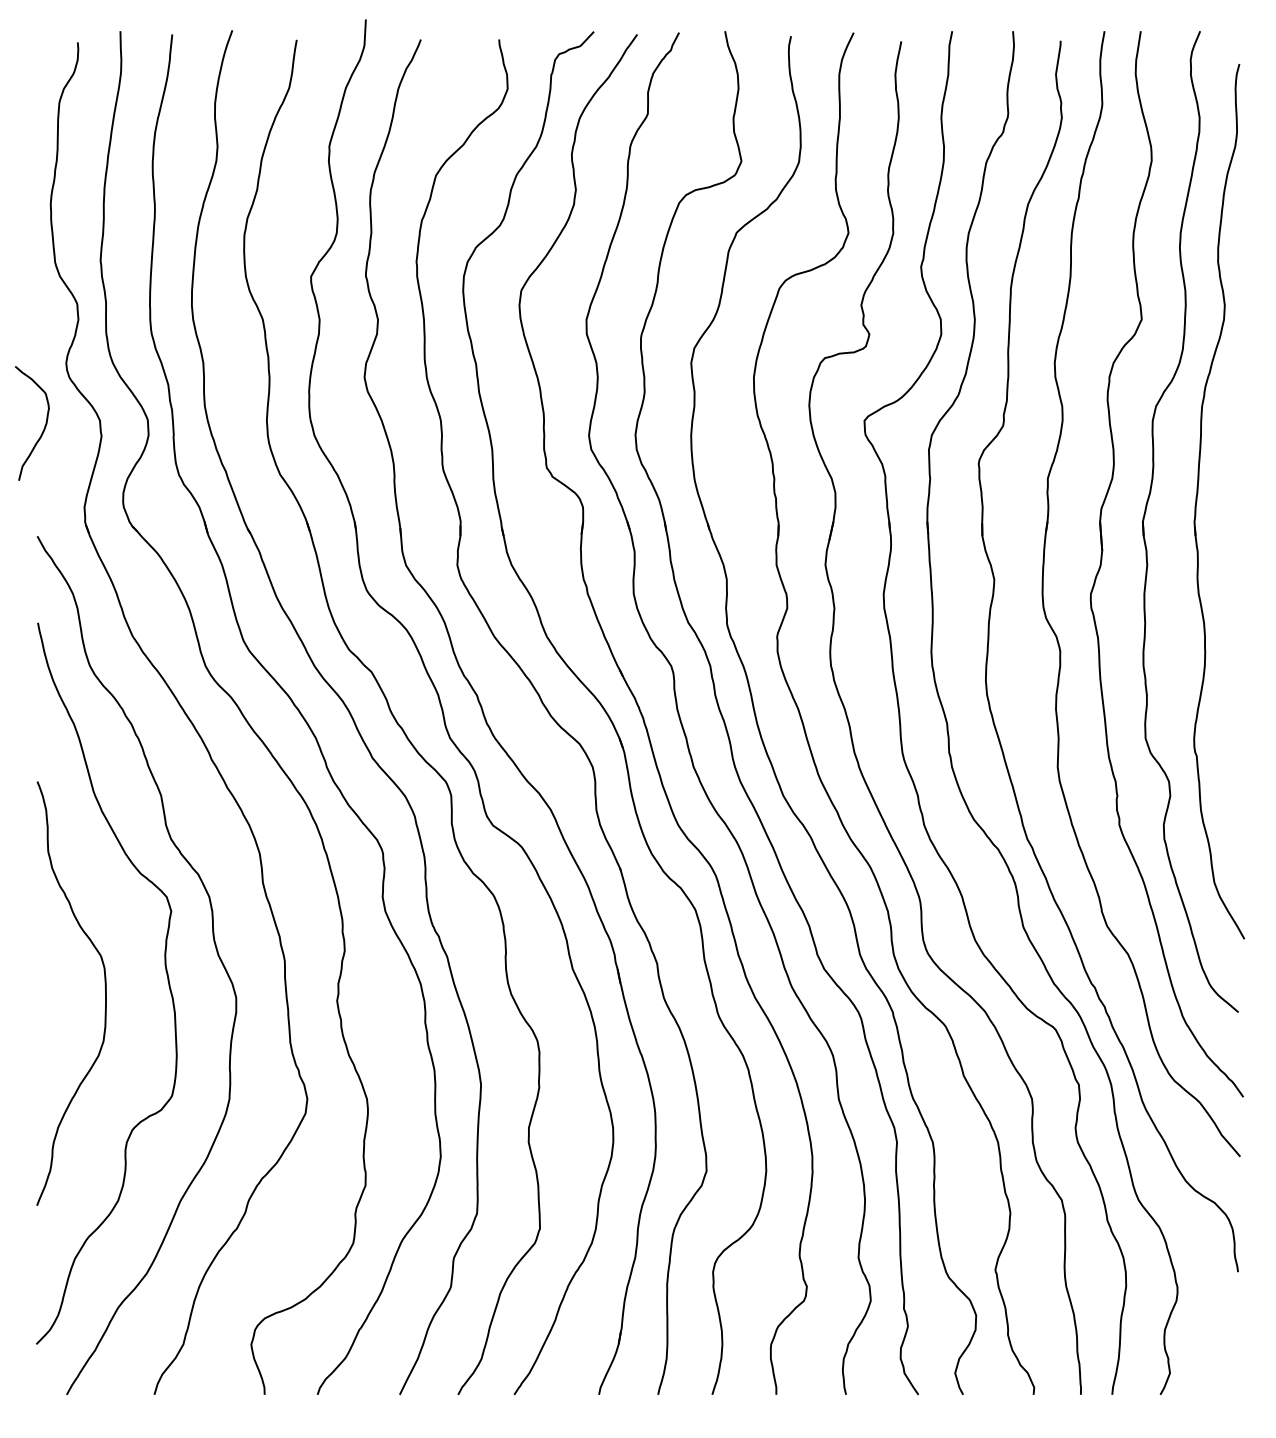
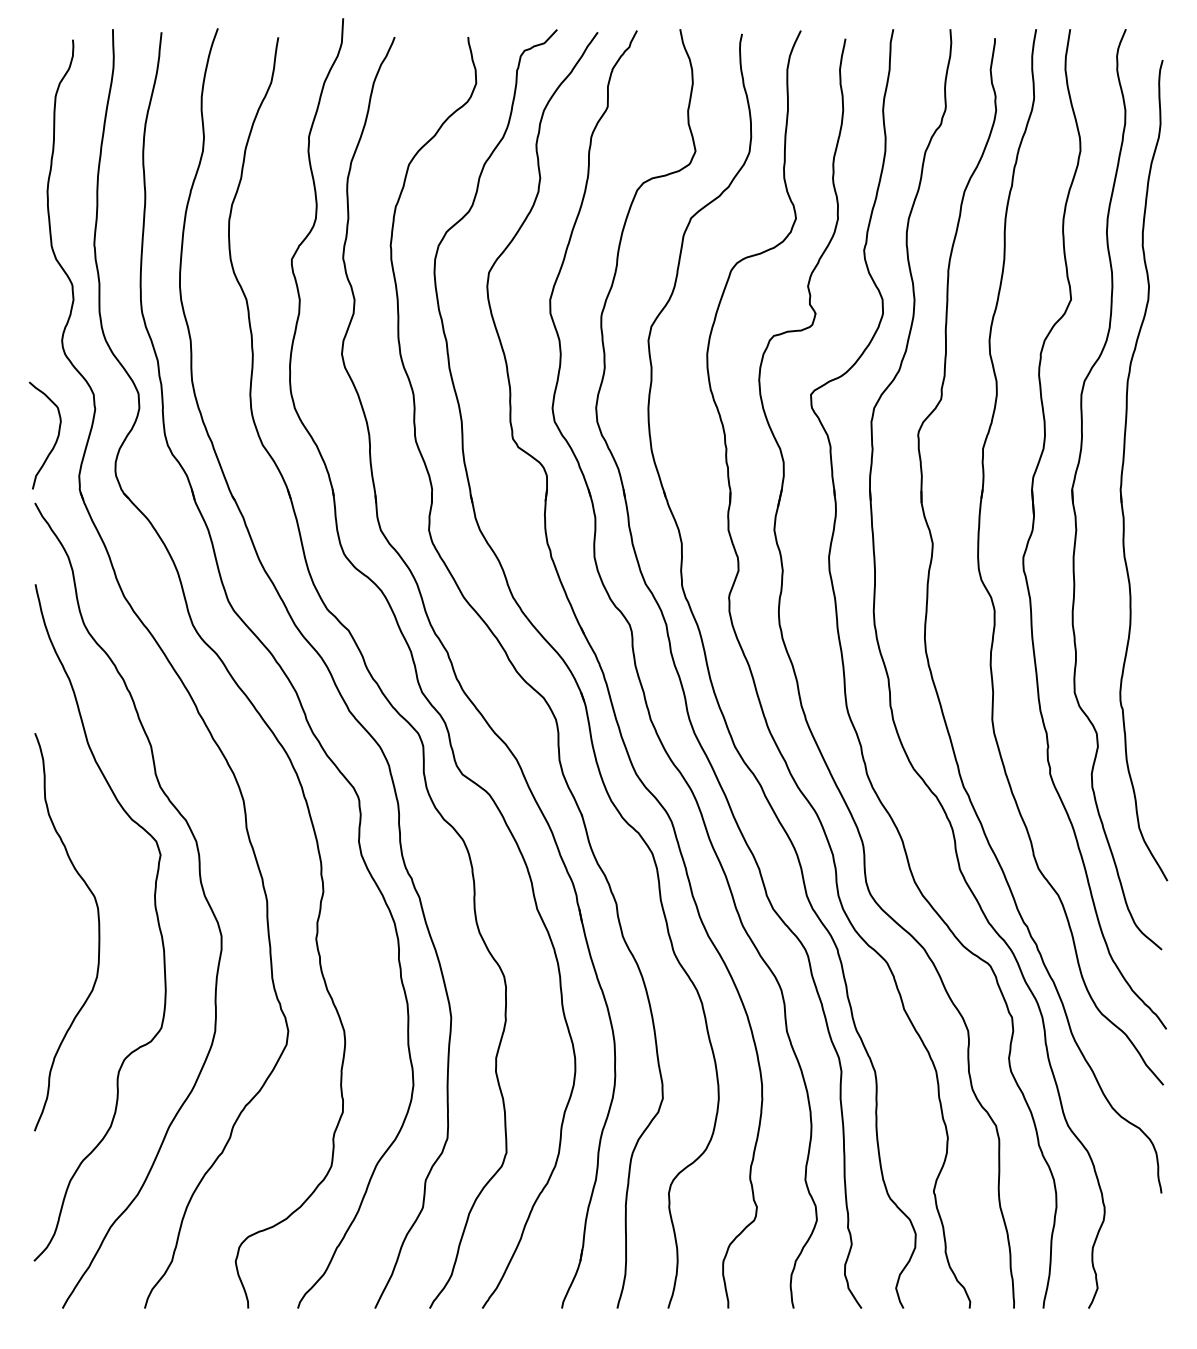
curve: (43, 428) -> (55, 440), moved

